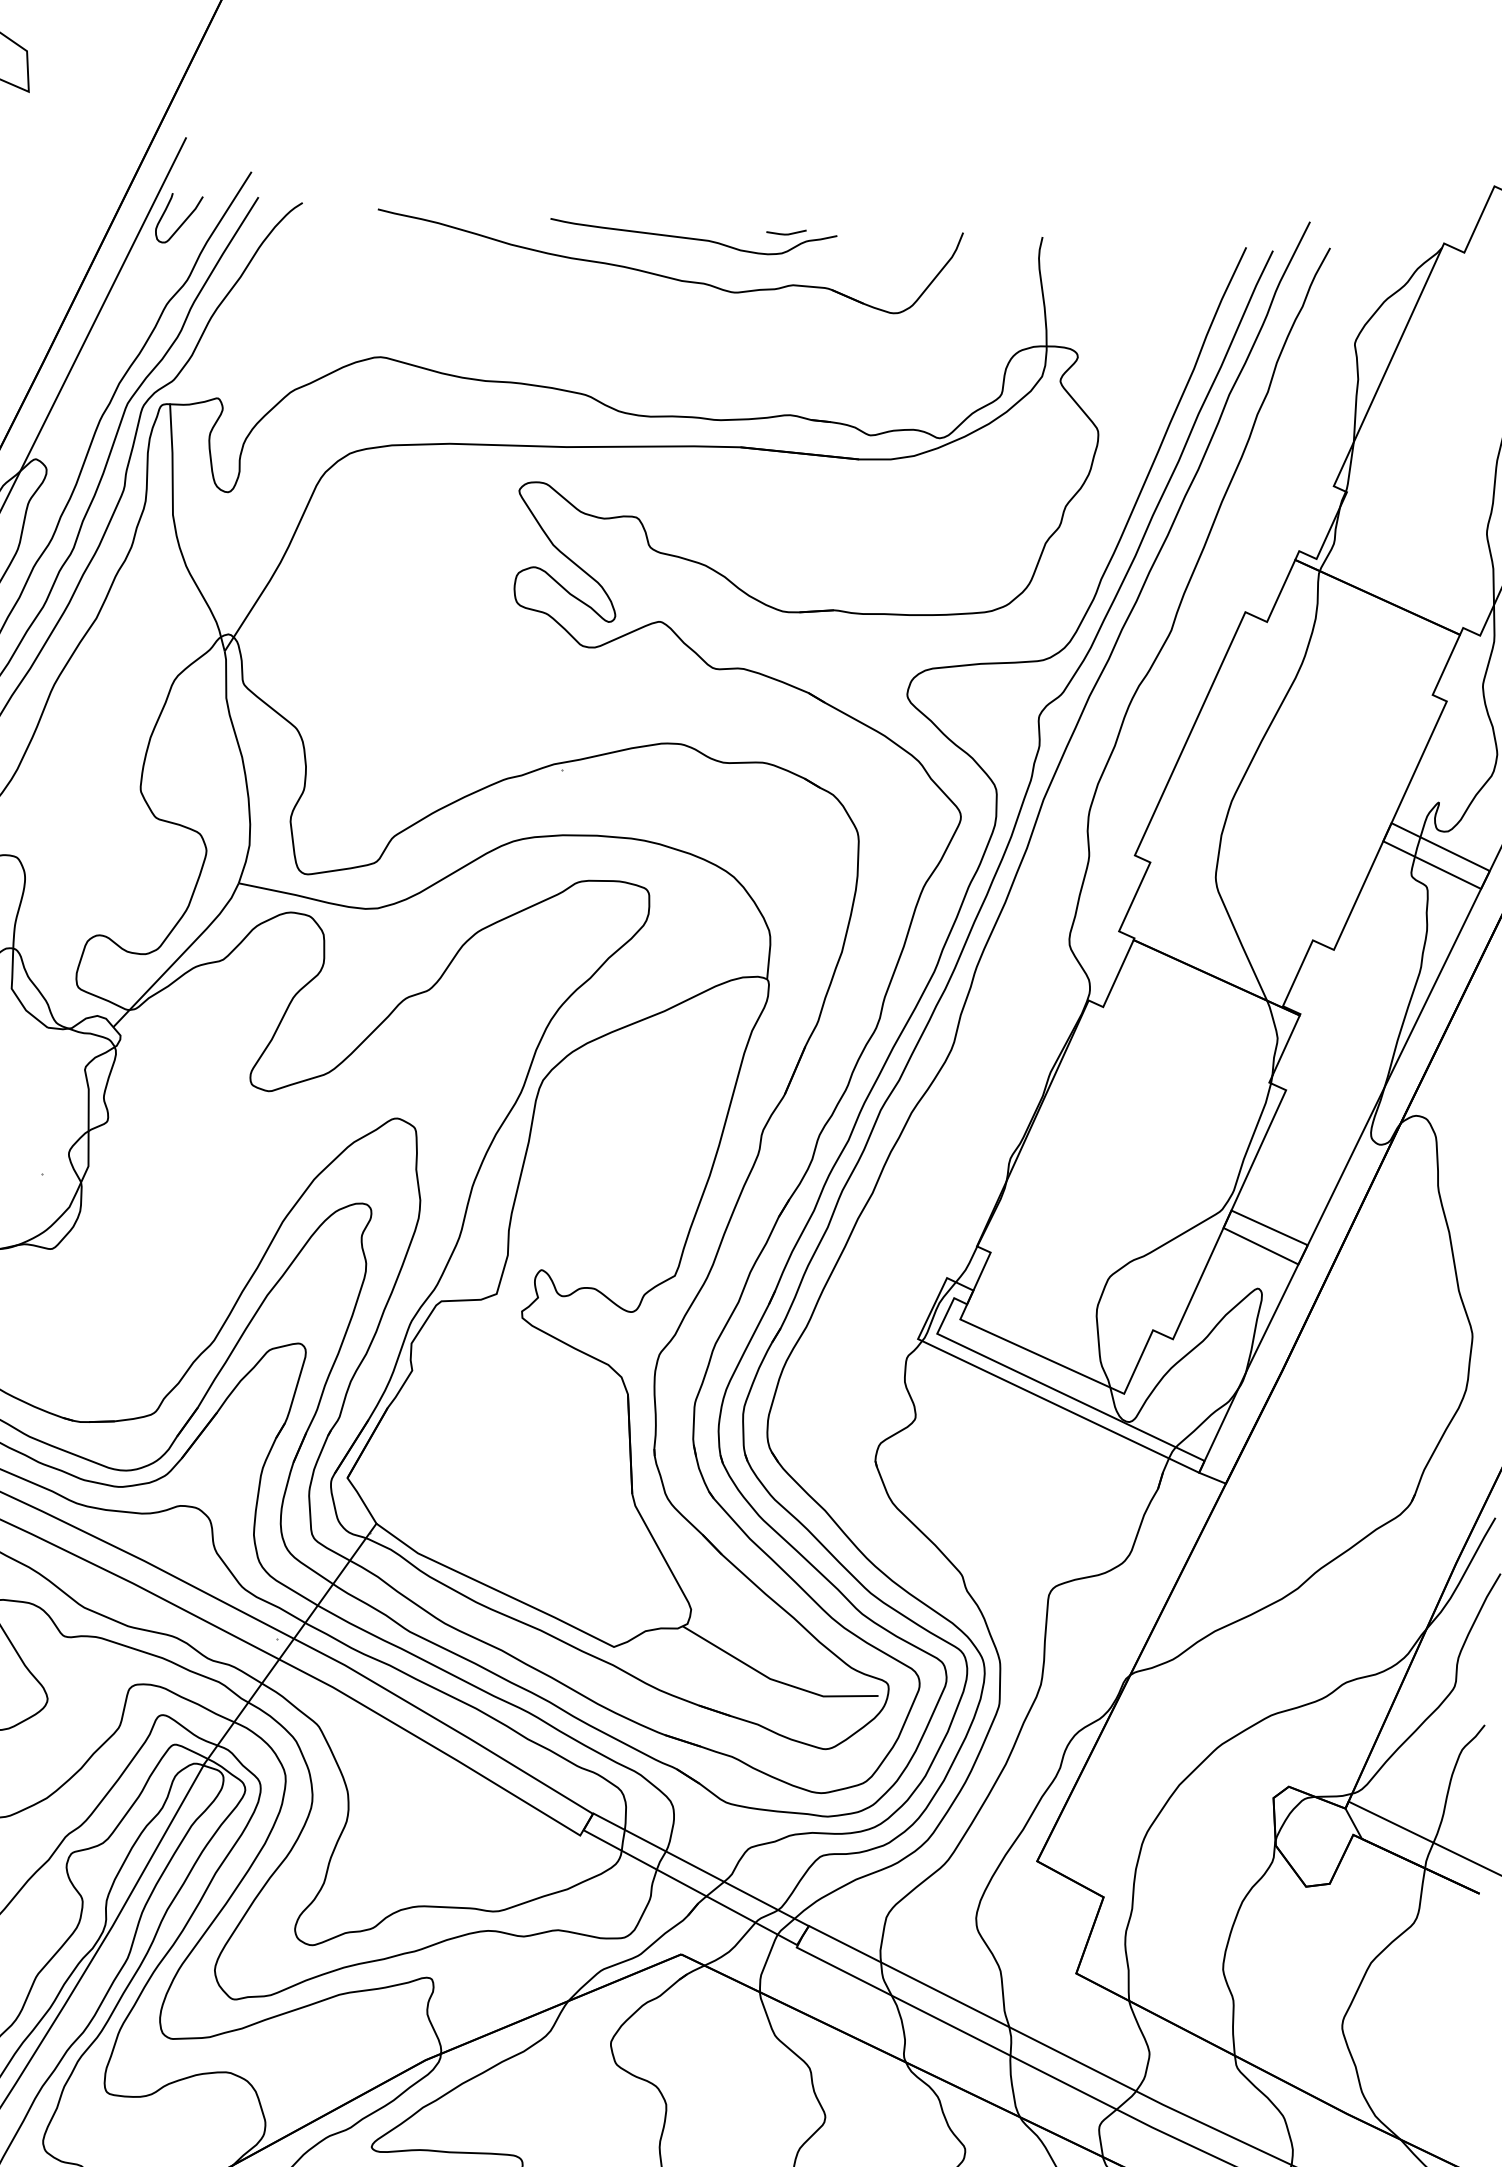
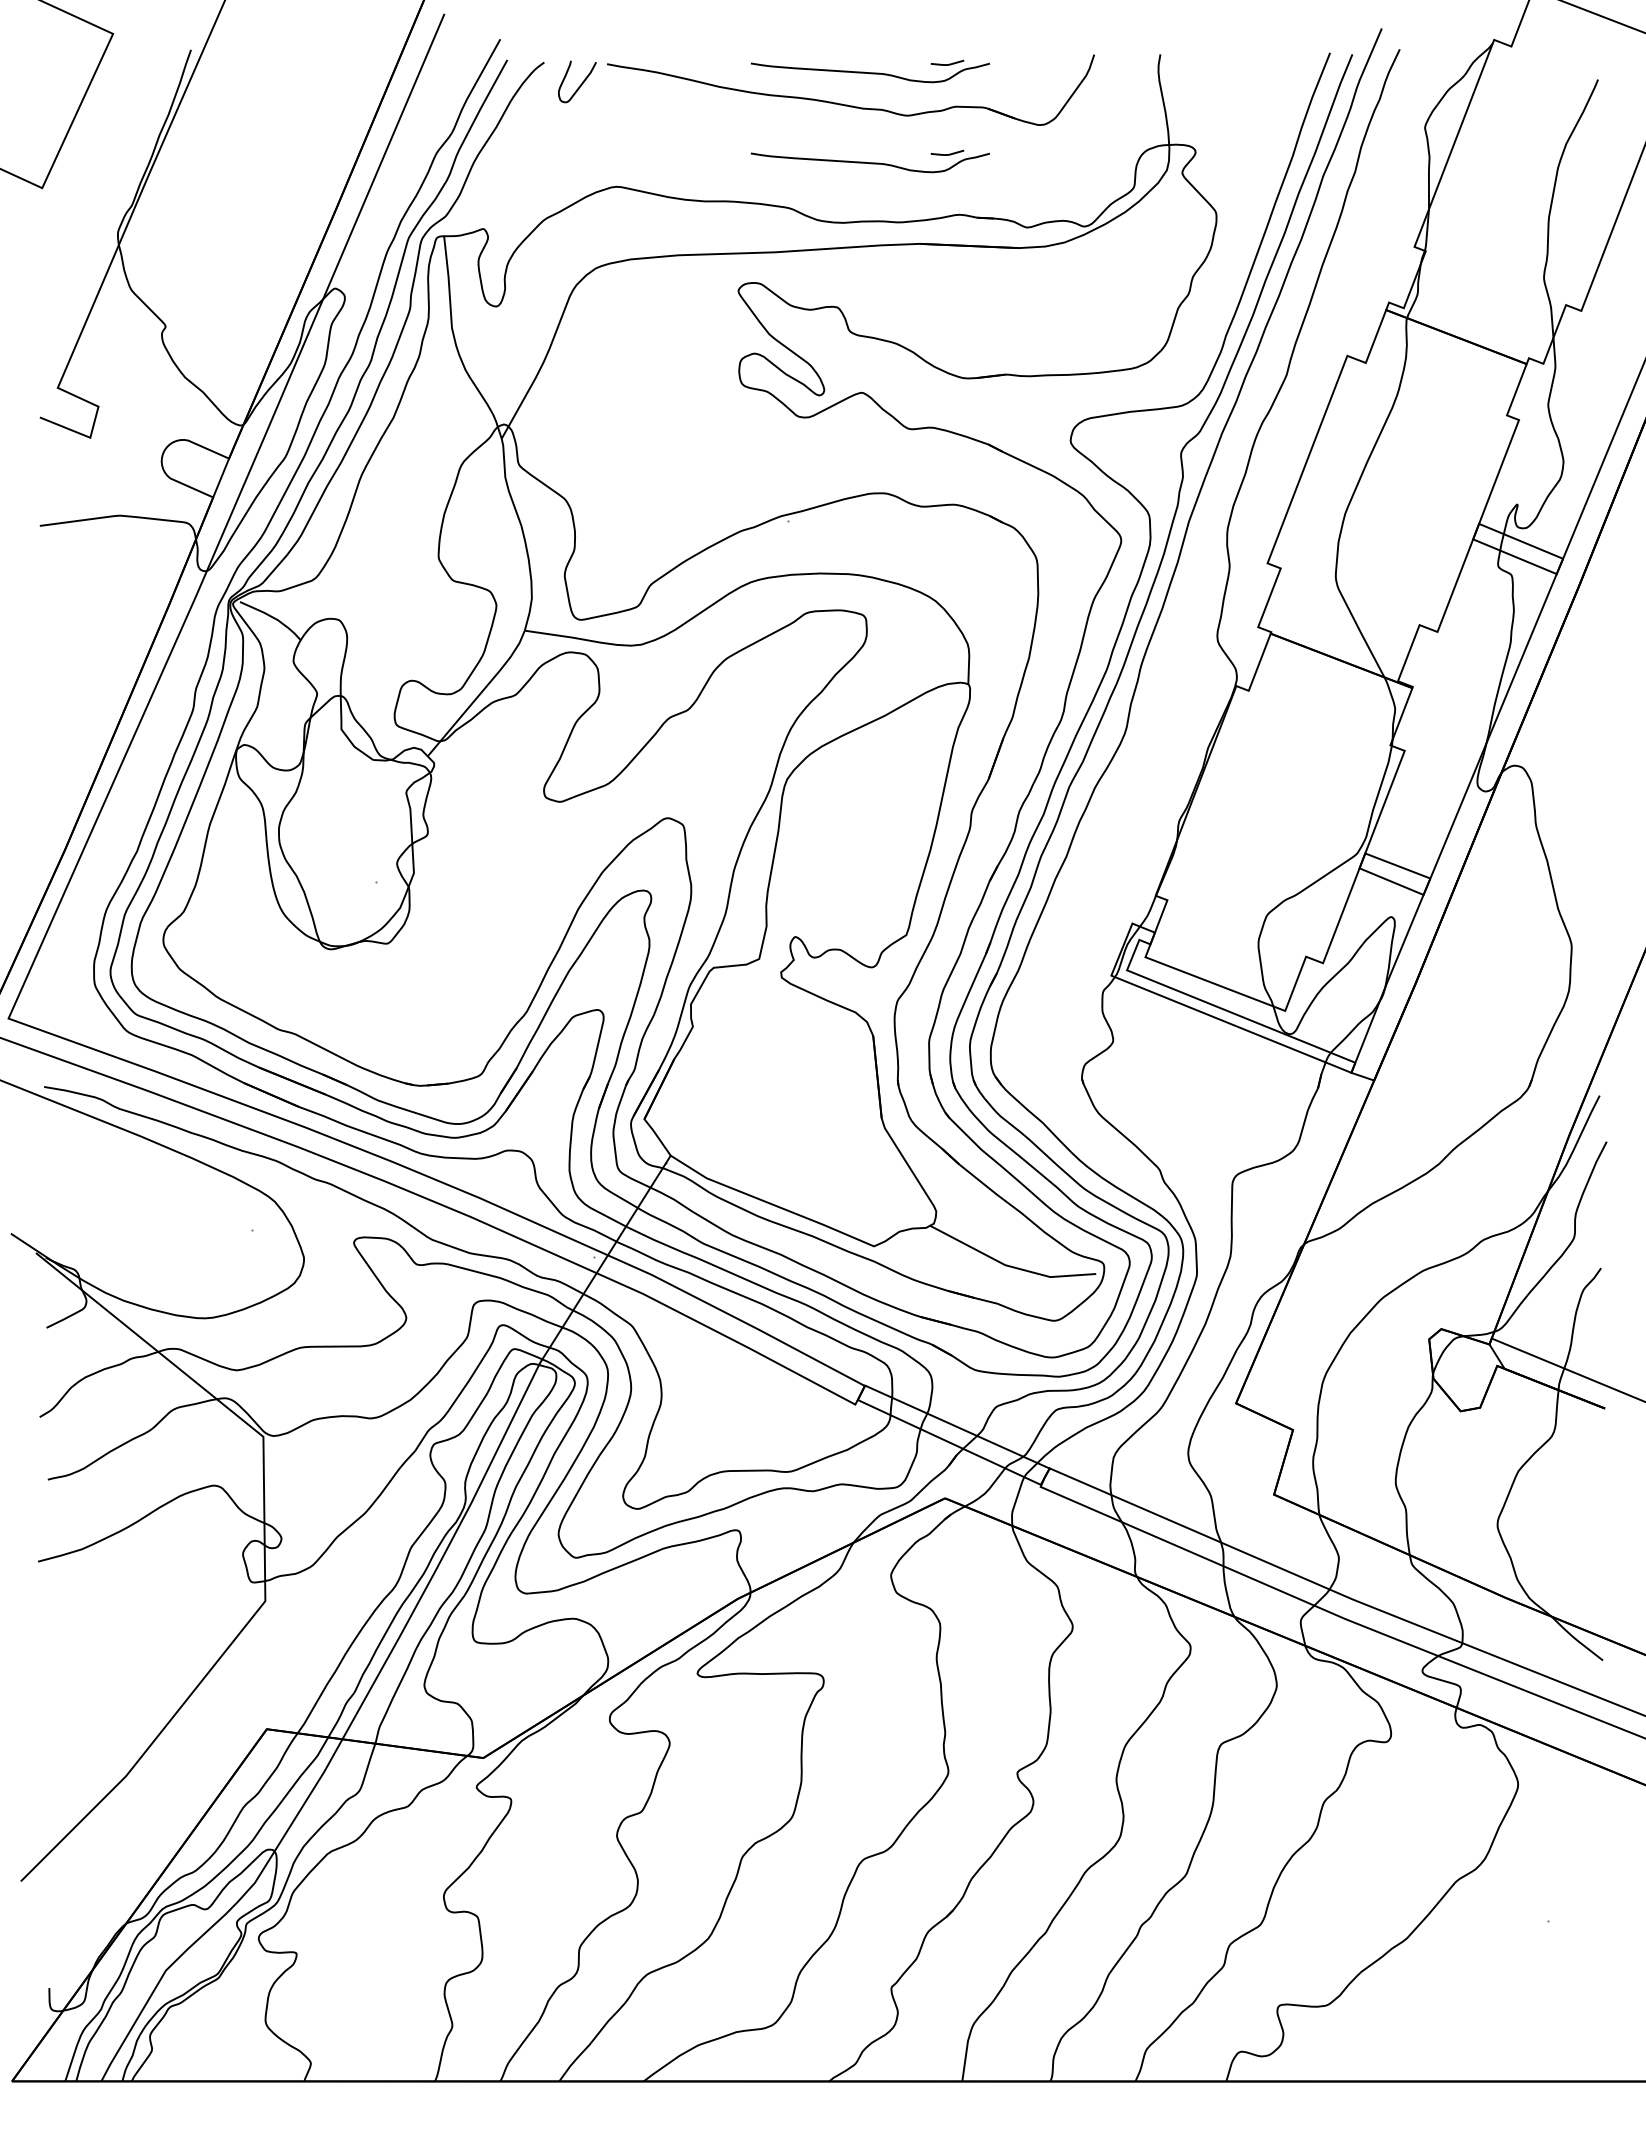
curve: (182, 222) -> (580, 84), moved
part: (685, 344) -> (869, 161), added

